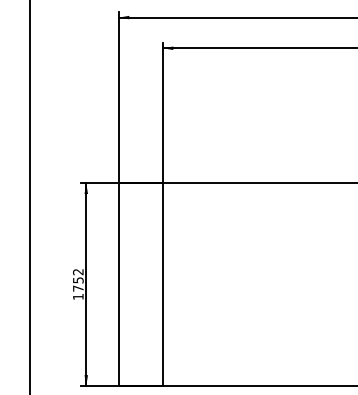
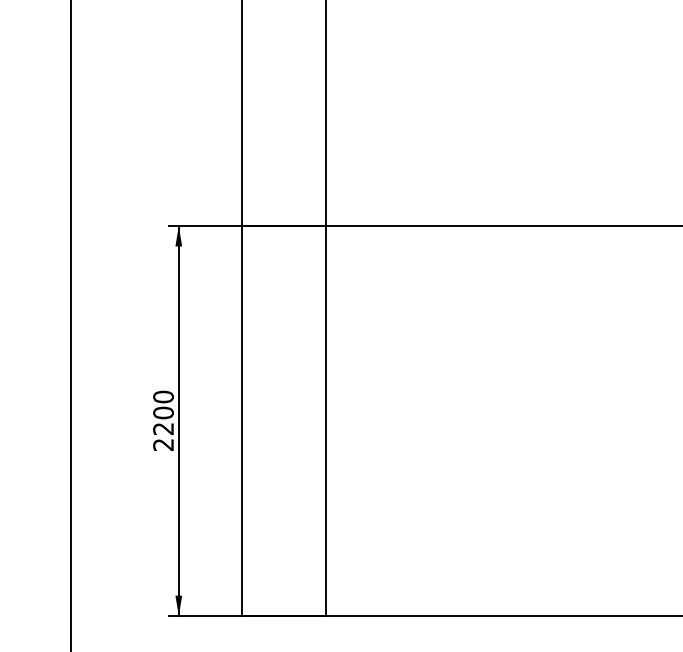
text: (78, 283) -> (163, 419), 1752 -> 2200

